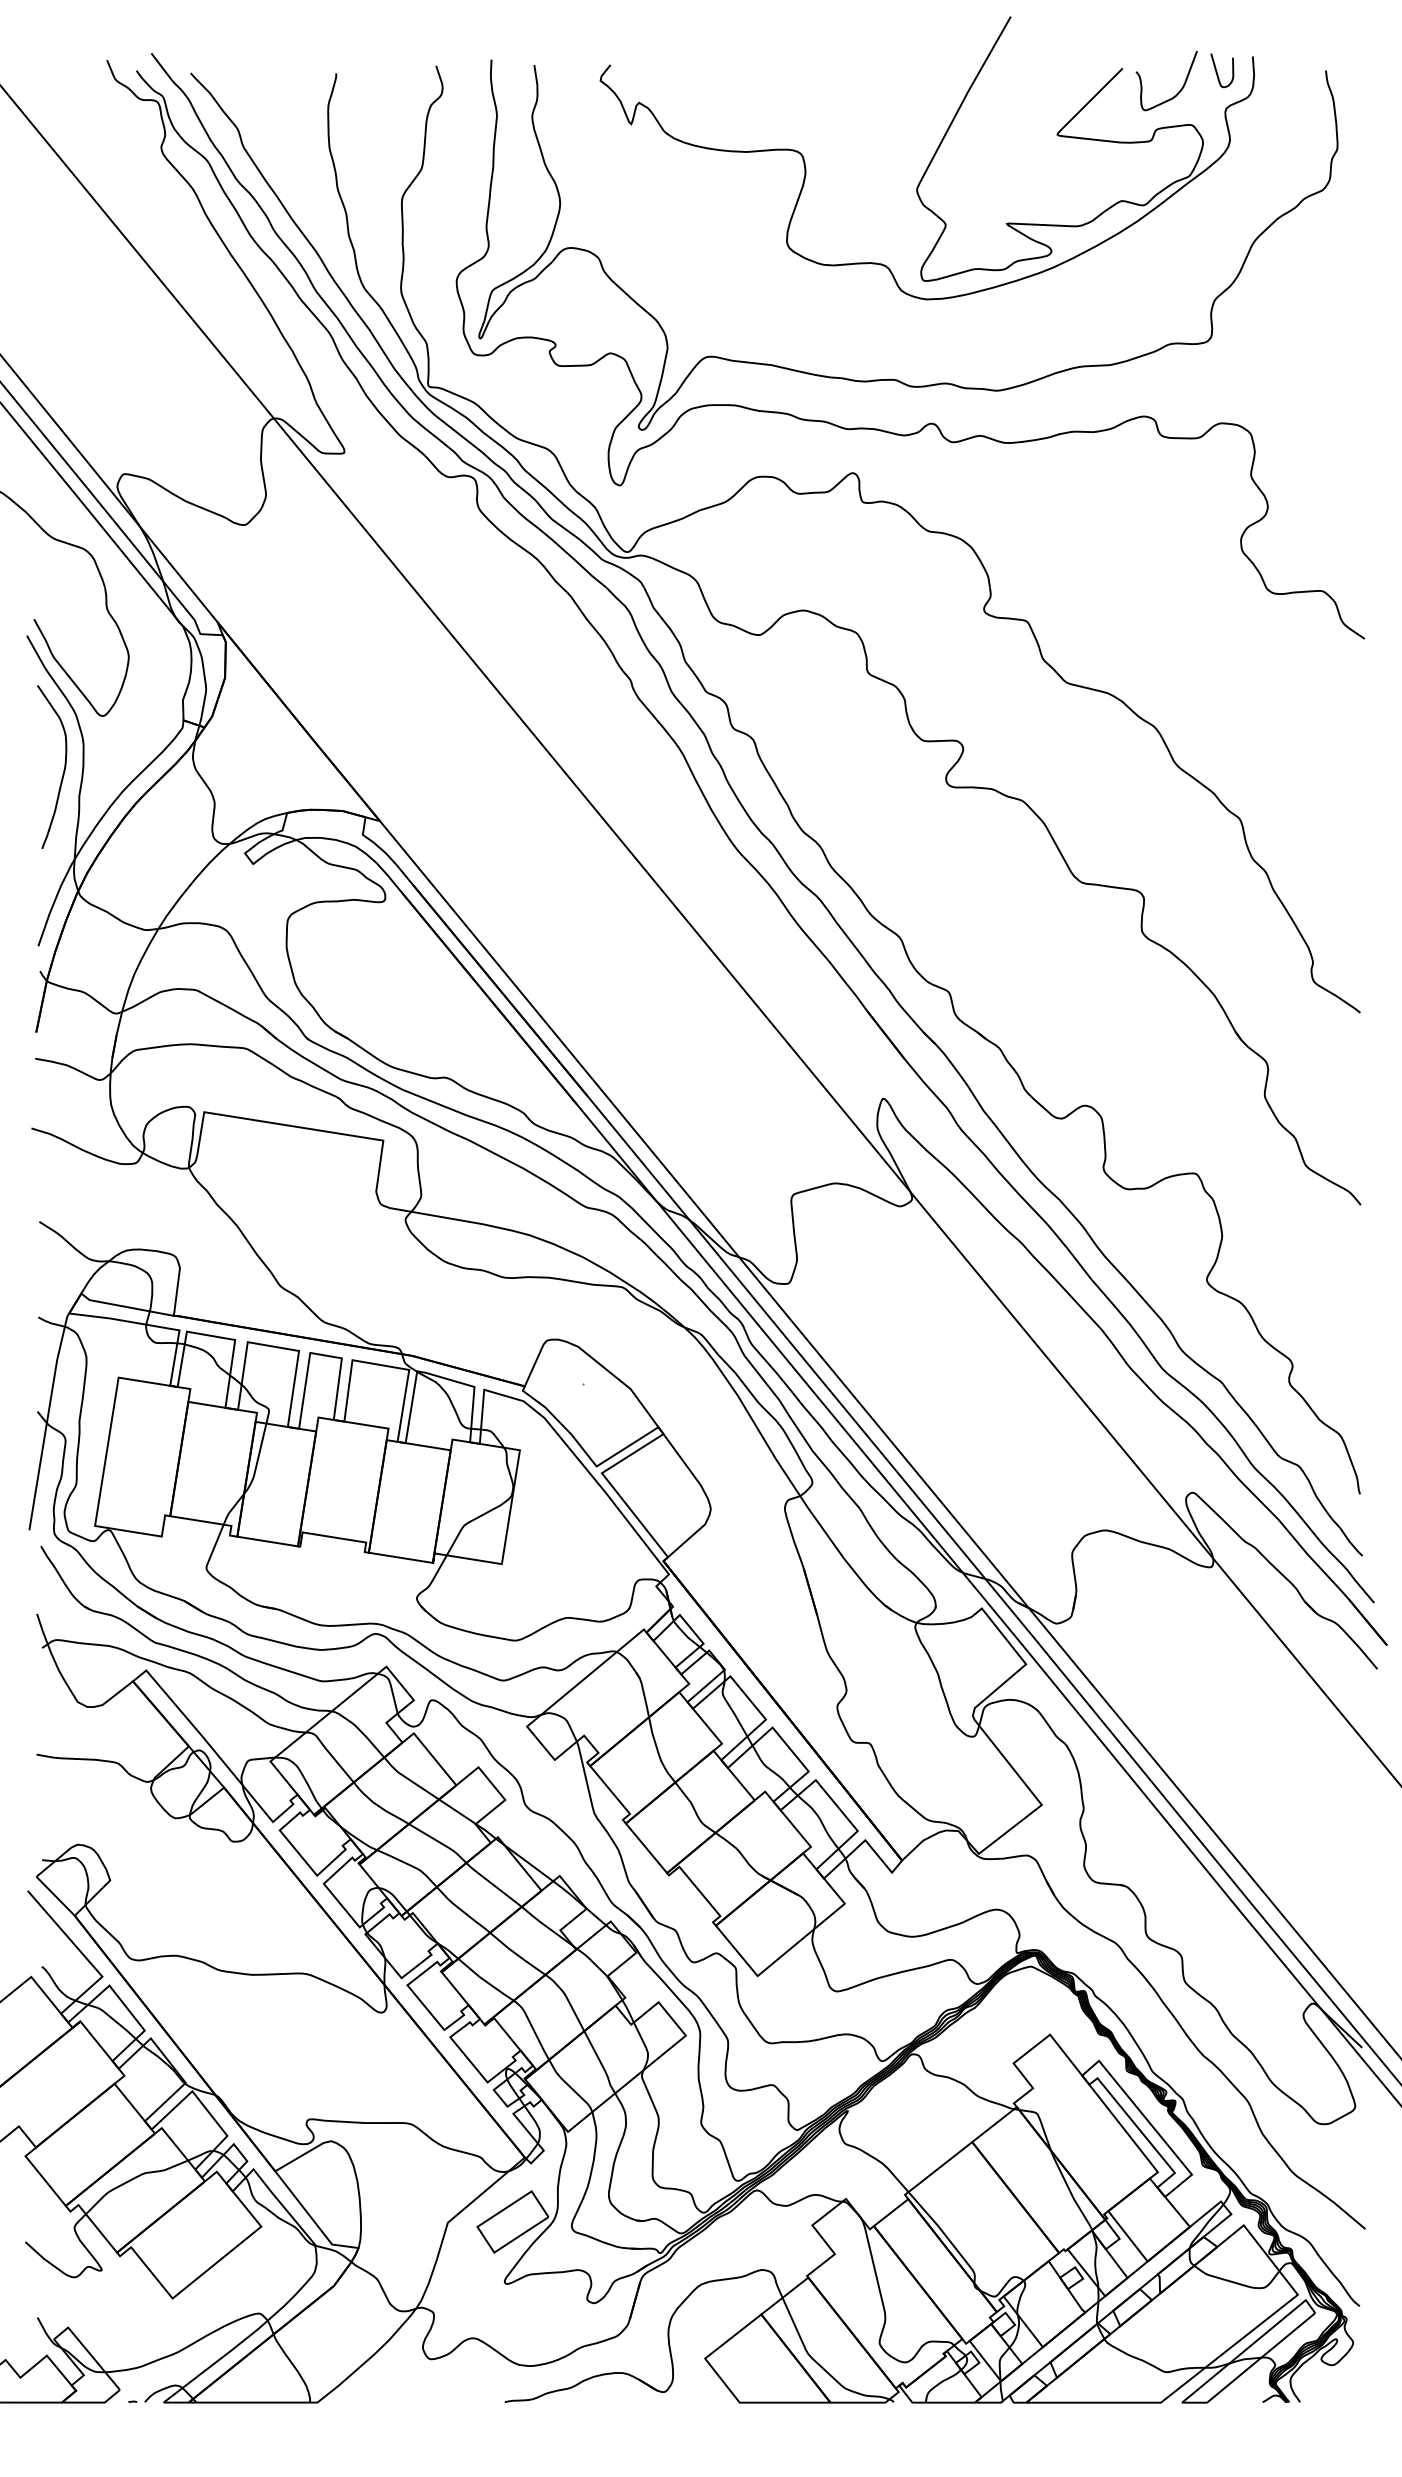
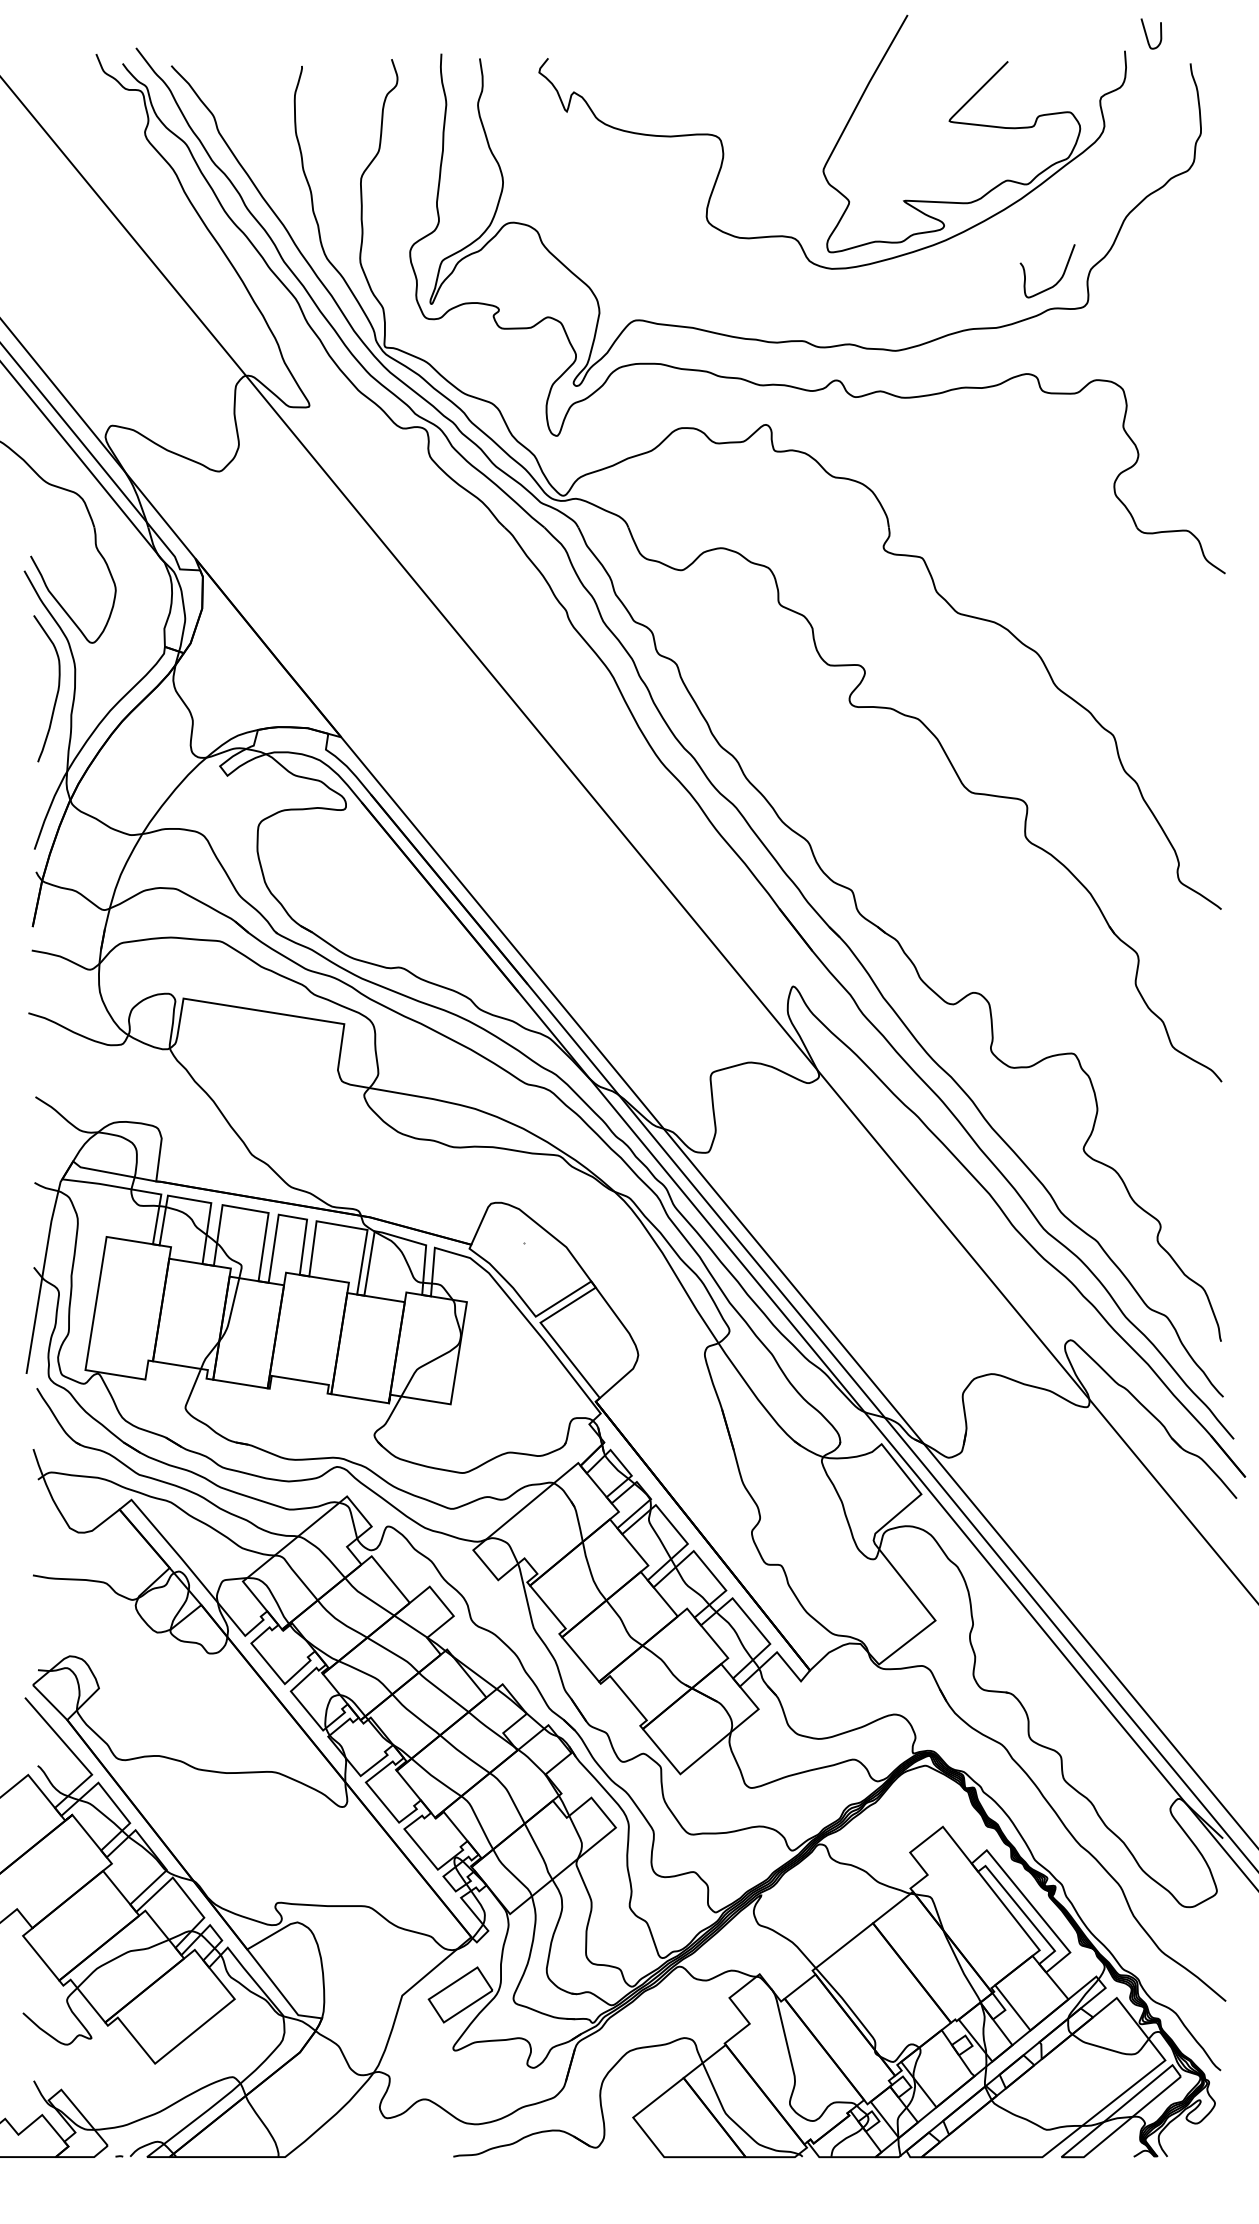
curve: (1217, 71) -> (1147, 34), moved
curve: (1177, 92) -> (1057, 281), moved

